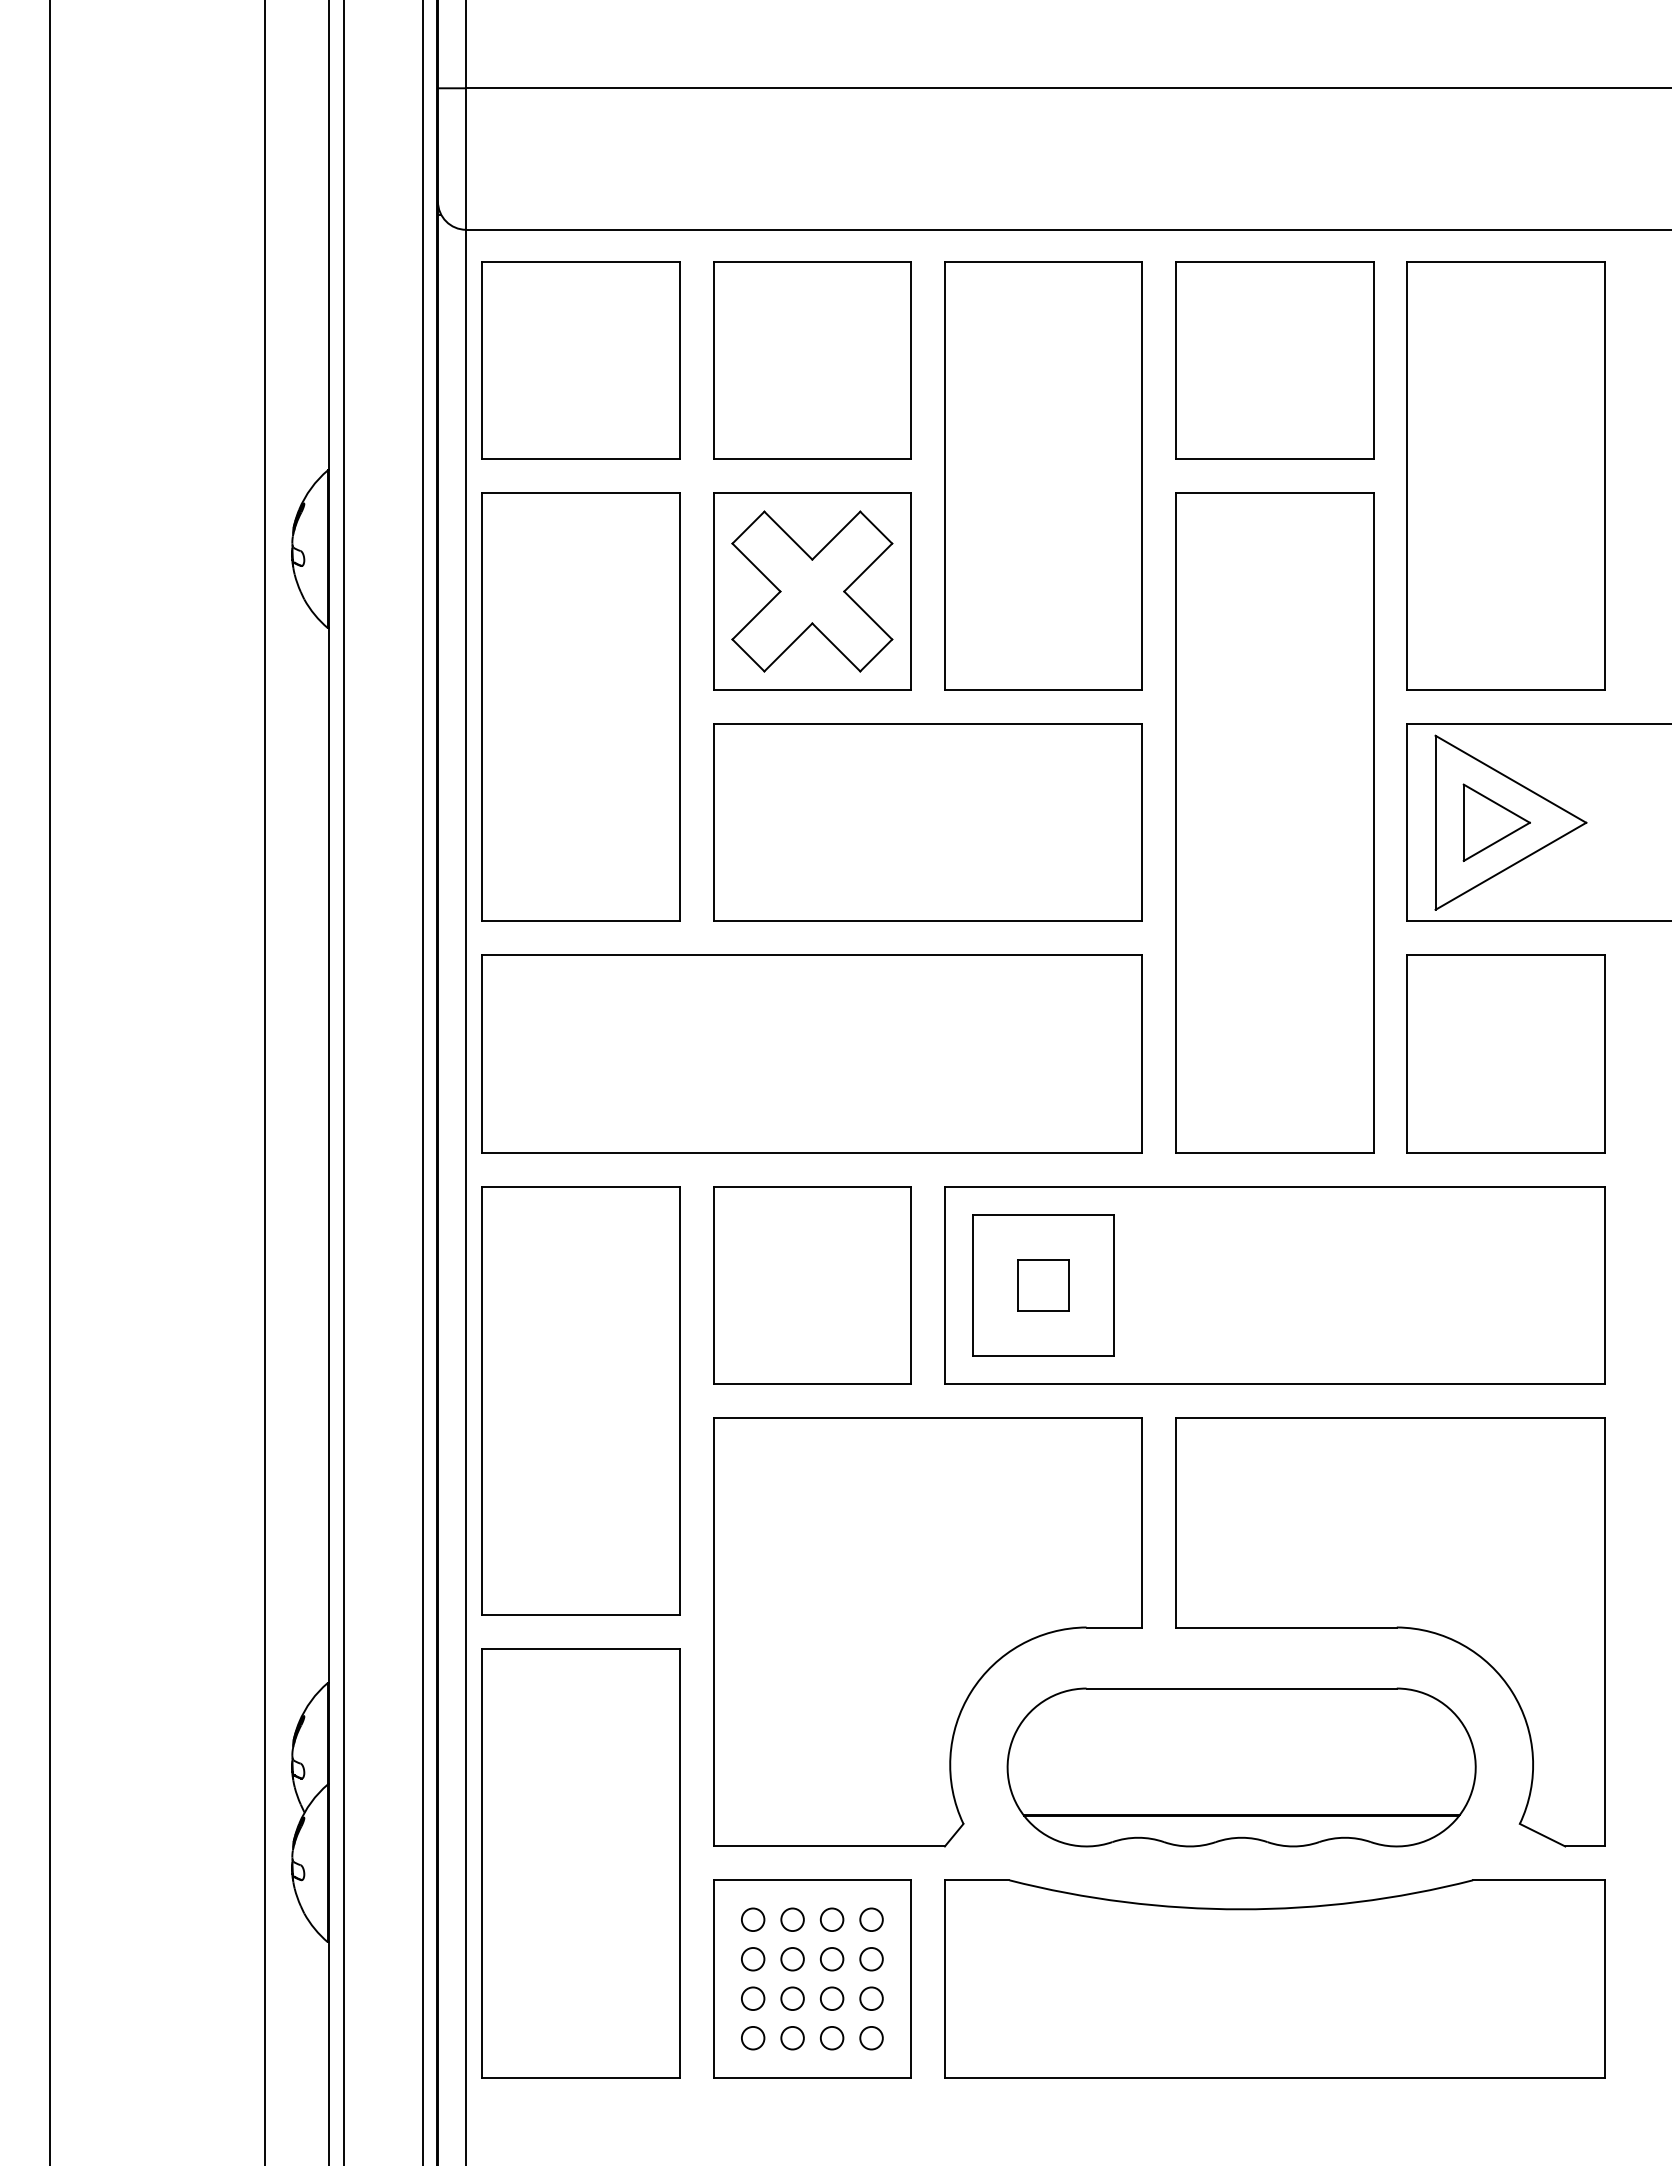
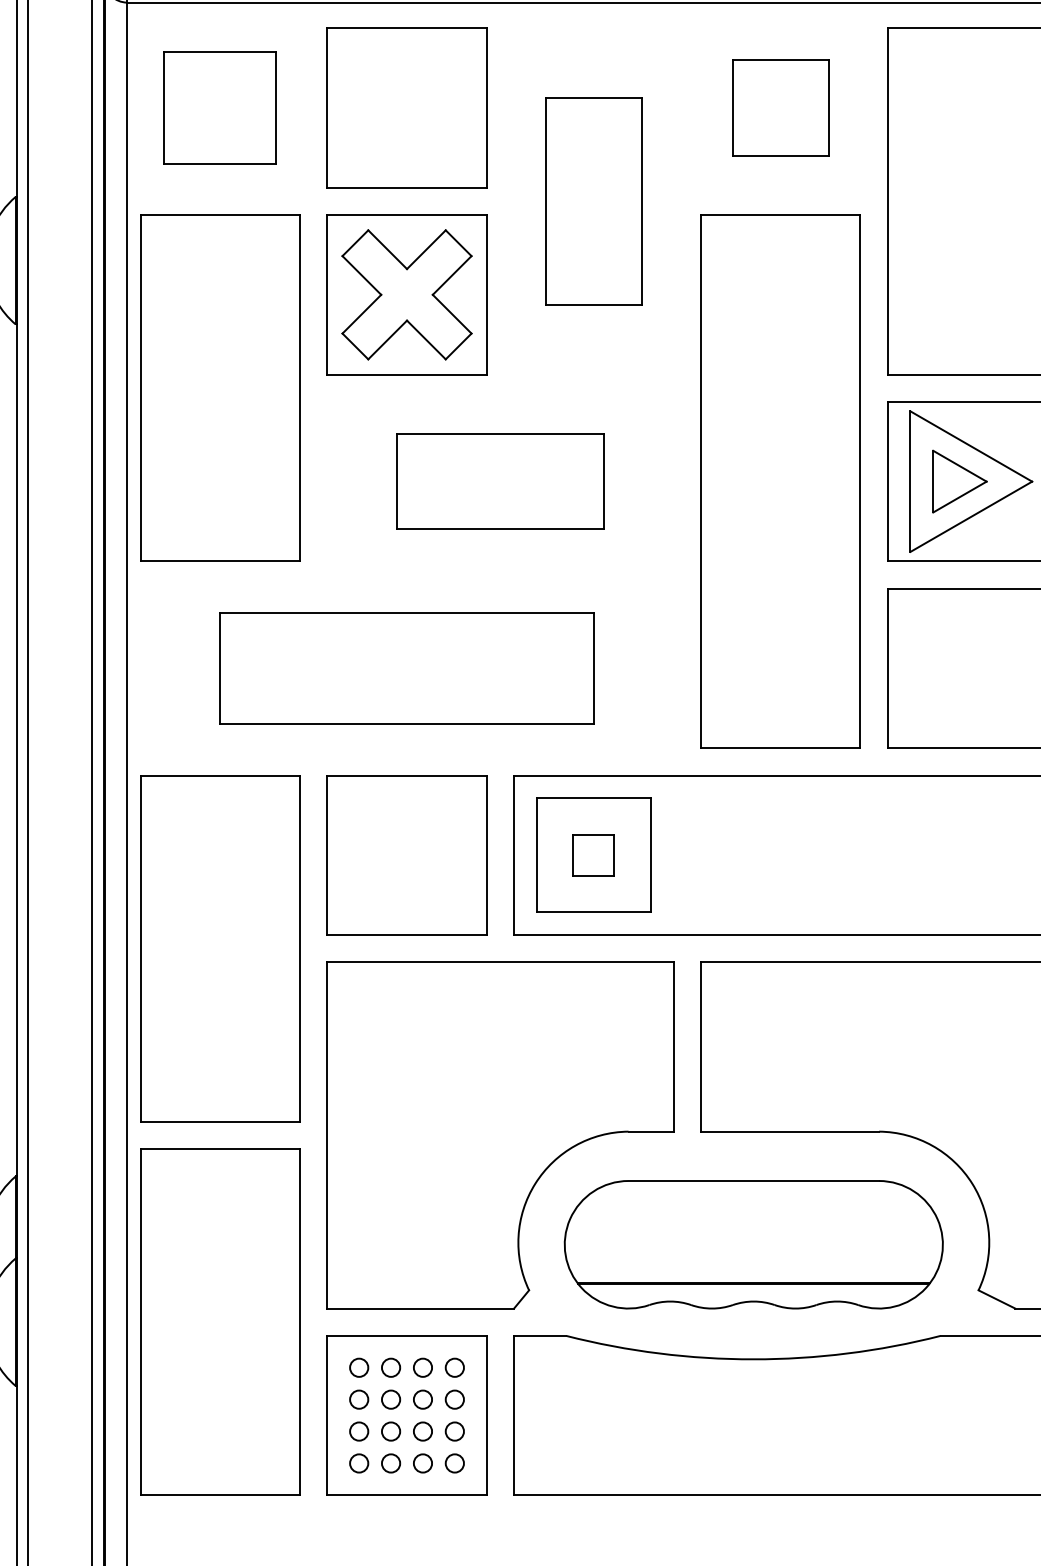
part: (580, 360) -> (219, 108), size x0.7
part: (1274, 360) -> (780, 108), size x0.6
part: (1043, 475) -> (593, 201), size x0.6
part: (927, 822) -> (500, 481), size x0.6
part: (811, 1053) -> (406, 668), size x0.7

